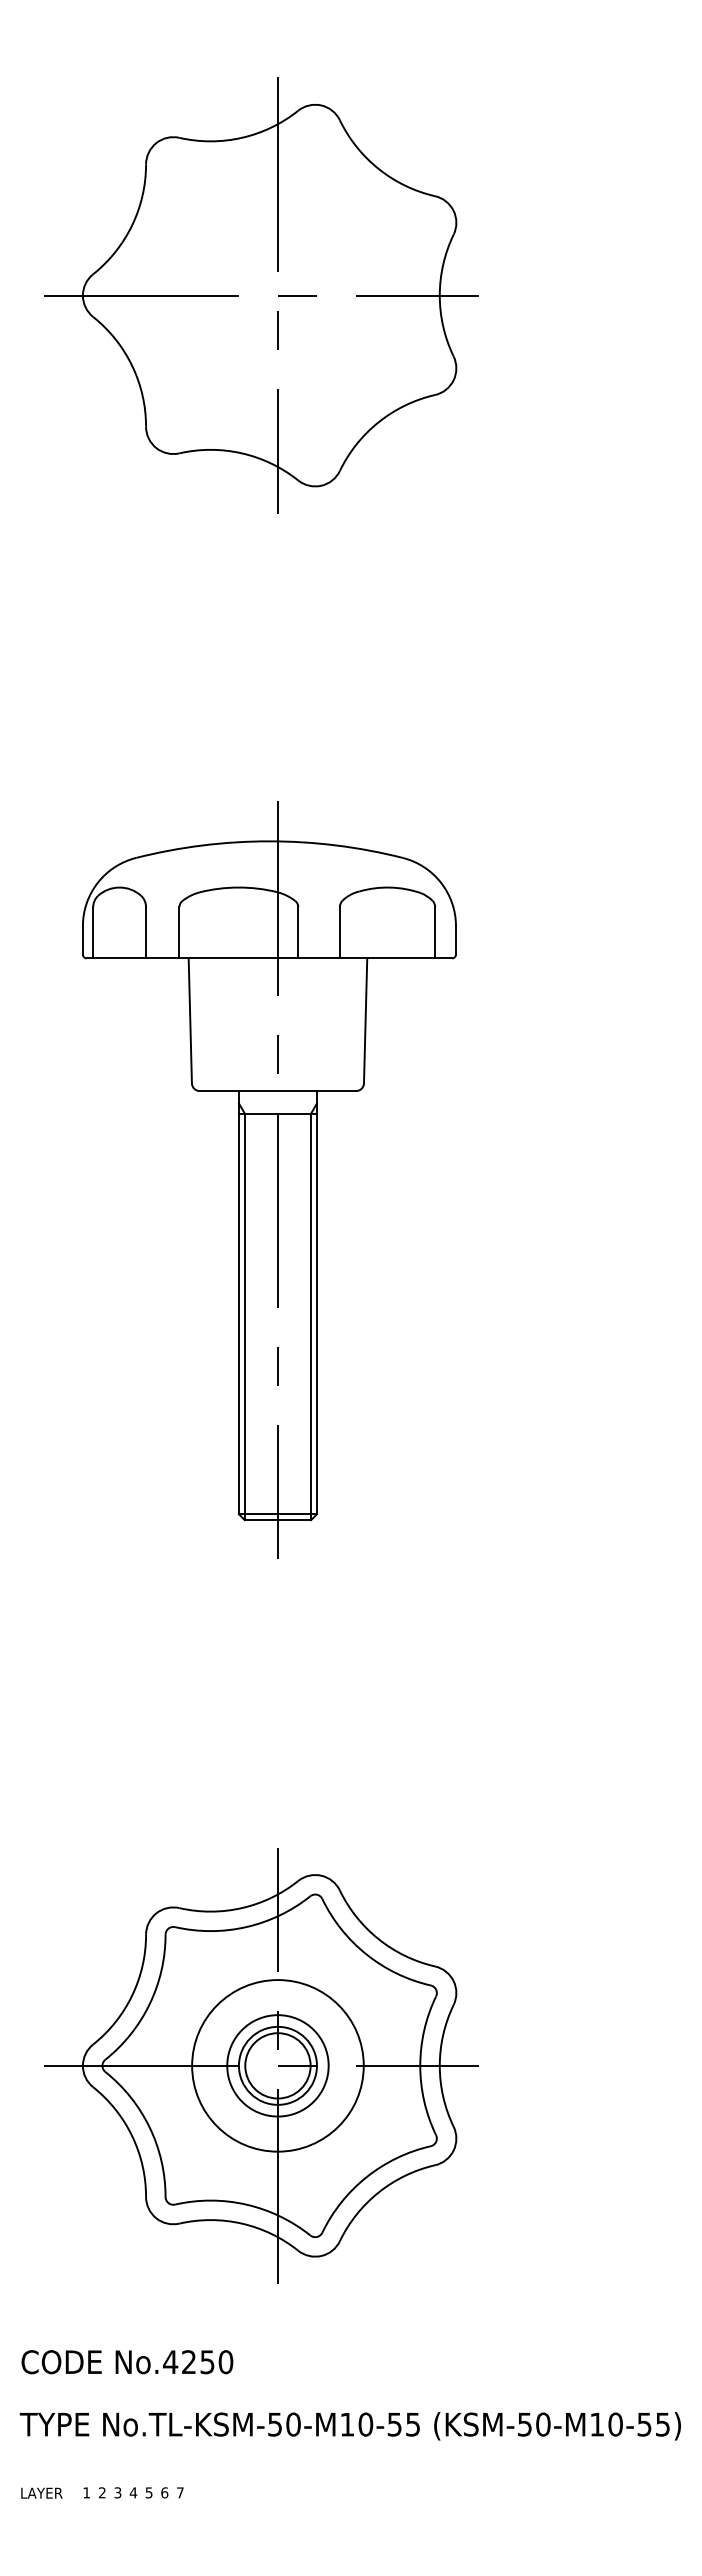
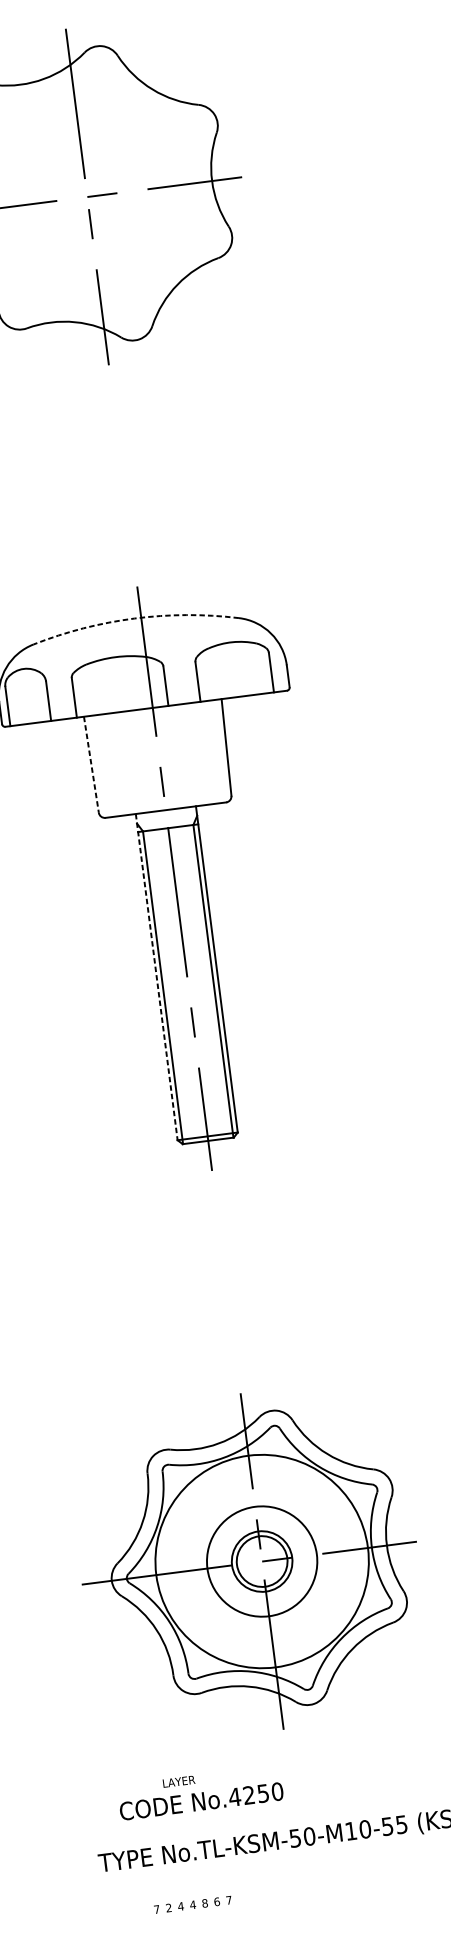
arc: (269, 841) -> (134, 618), solid -> dashed
line: (190, 1020) -> (91, 764), solid -> dashed
line: (238, 1302) -> (156, 977), solid -> dashed
circle: (277, 2065) -> (261, 1561), size x1.4
circle: (277, 2065) -> (261, 1561), size x1.6
text: (127, 2362) -> (201, 1801), moved
text: (41, 2492) -> (178, 1781), moved
text: (86, 2492) -> (156, 1909), 1 -> 7
text: (117, 2492) -> (180, 1906), 3 -> 4
text: (148, 2492) -> (204, 1903), 5 -> 8

